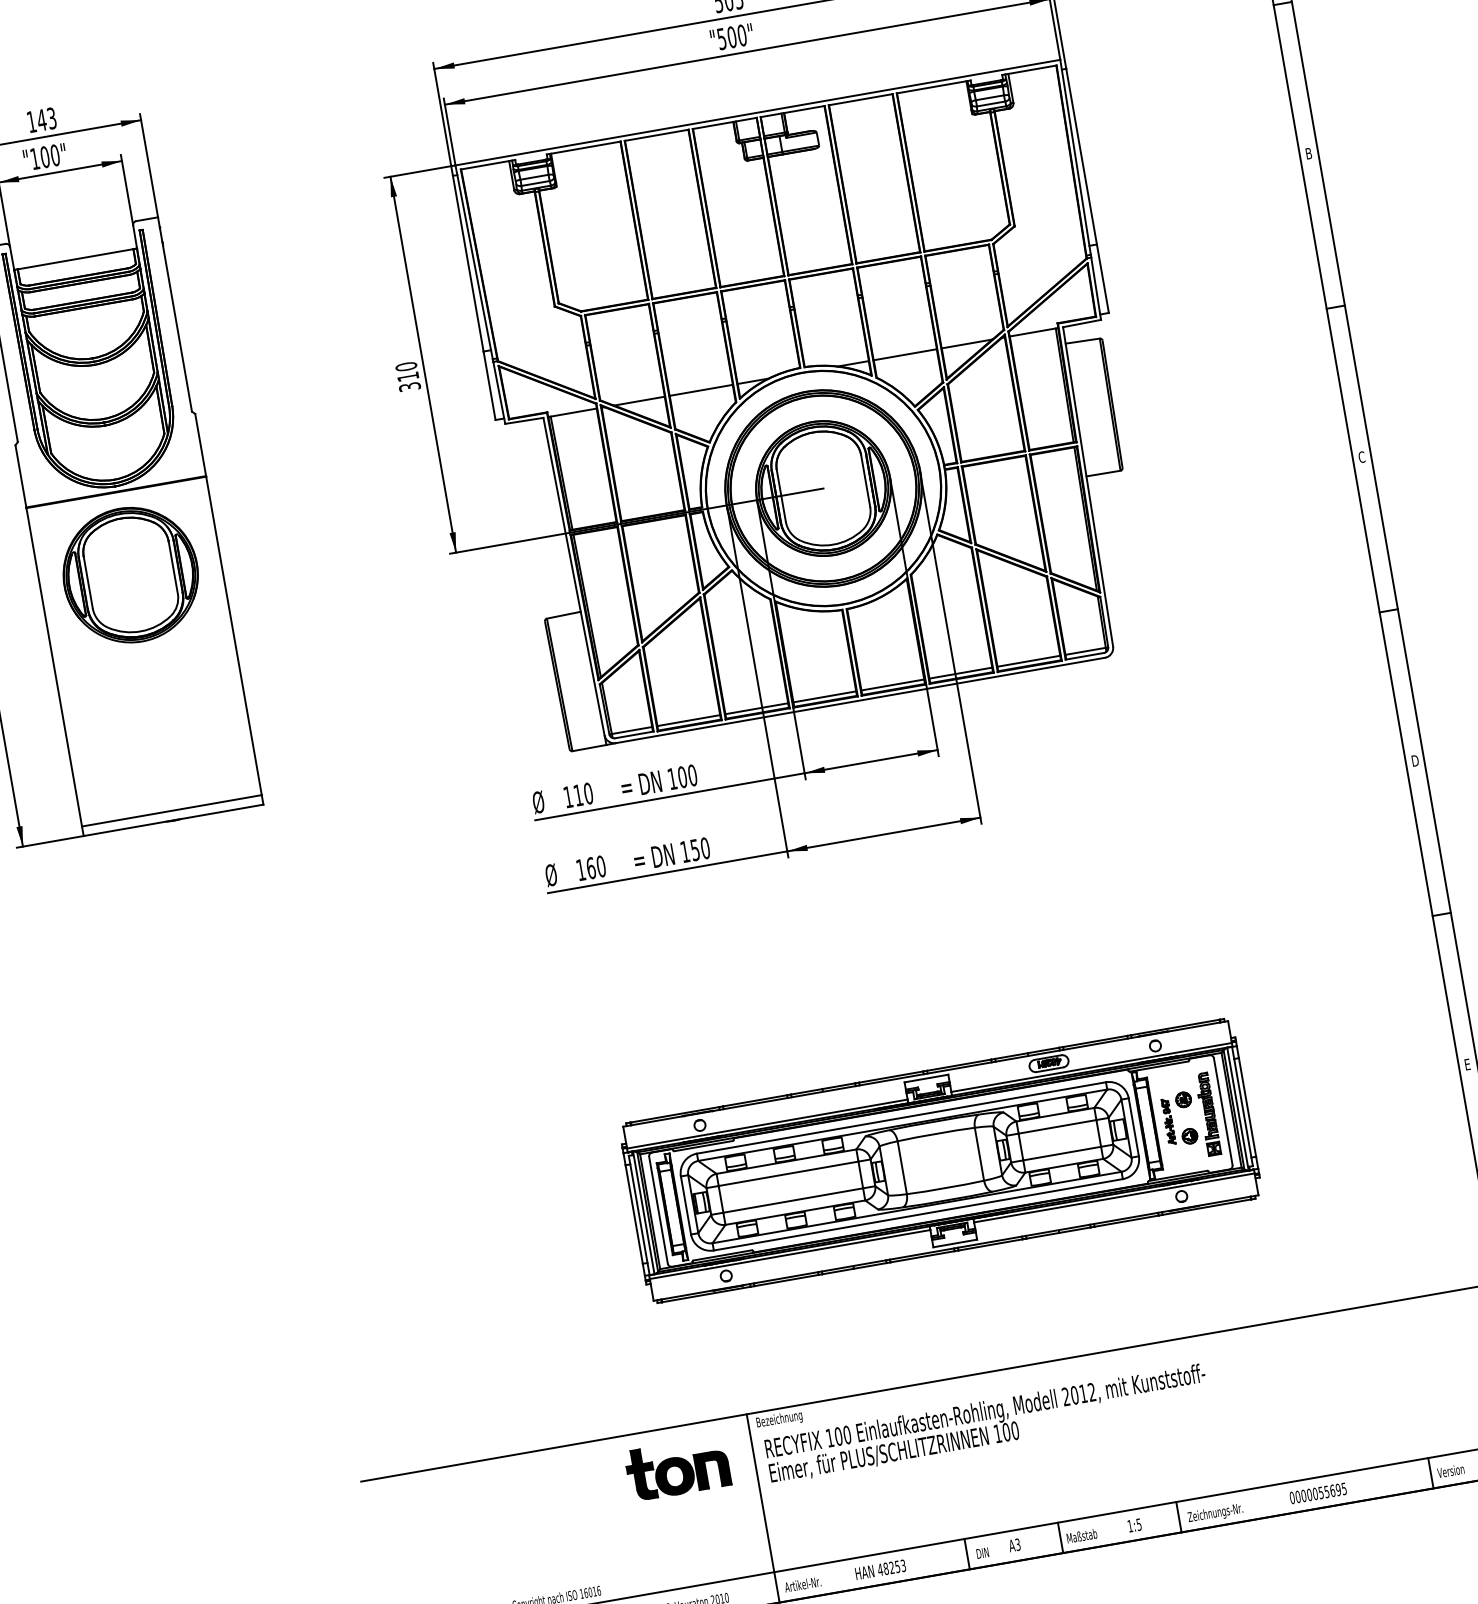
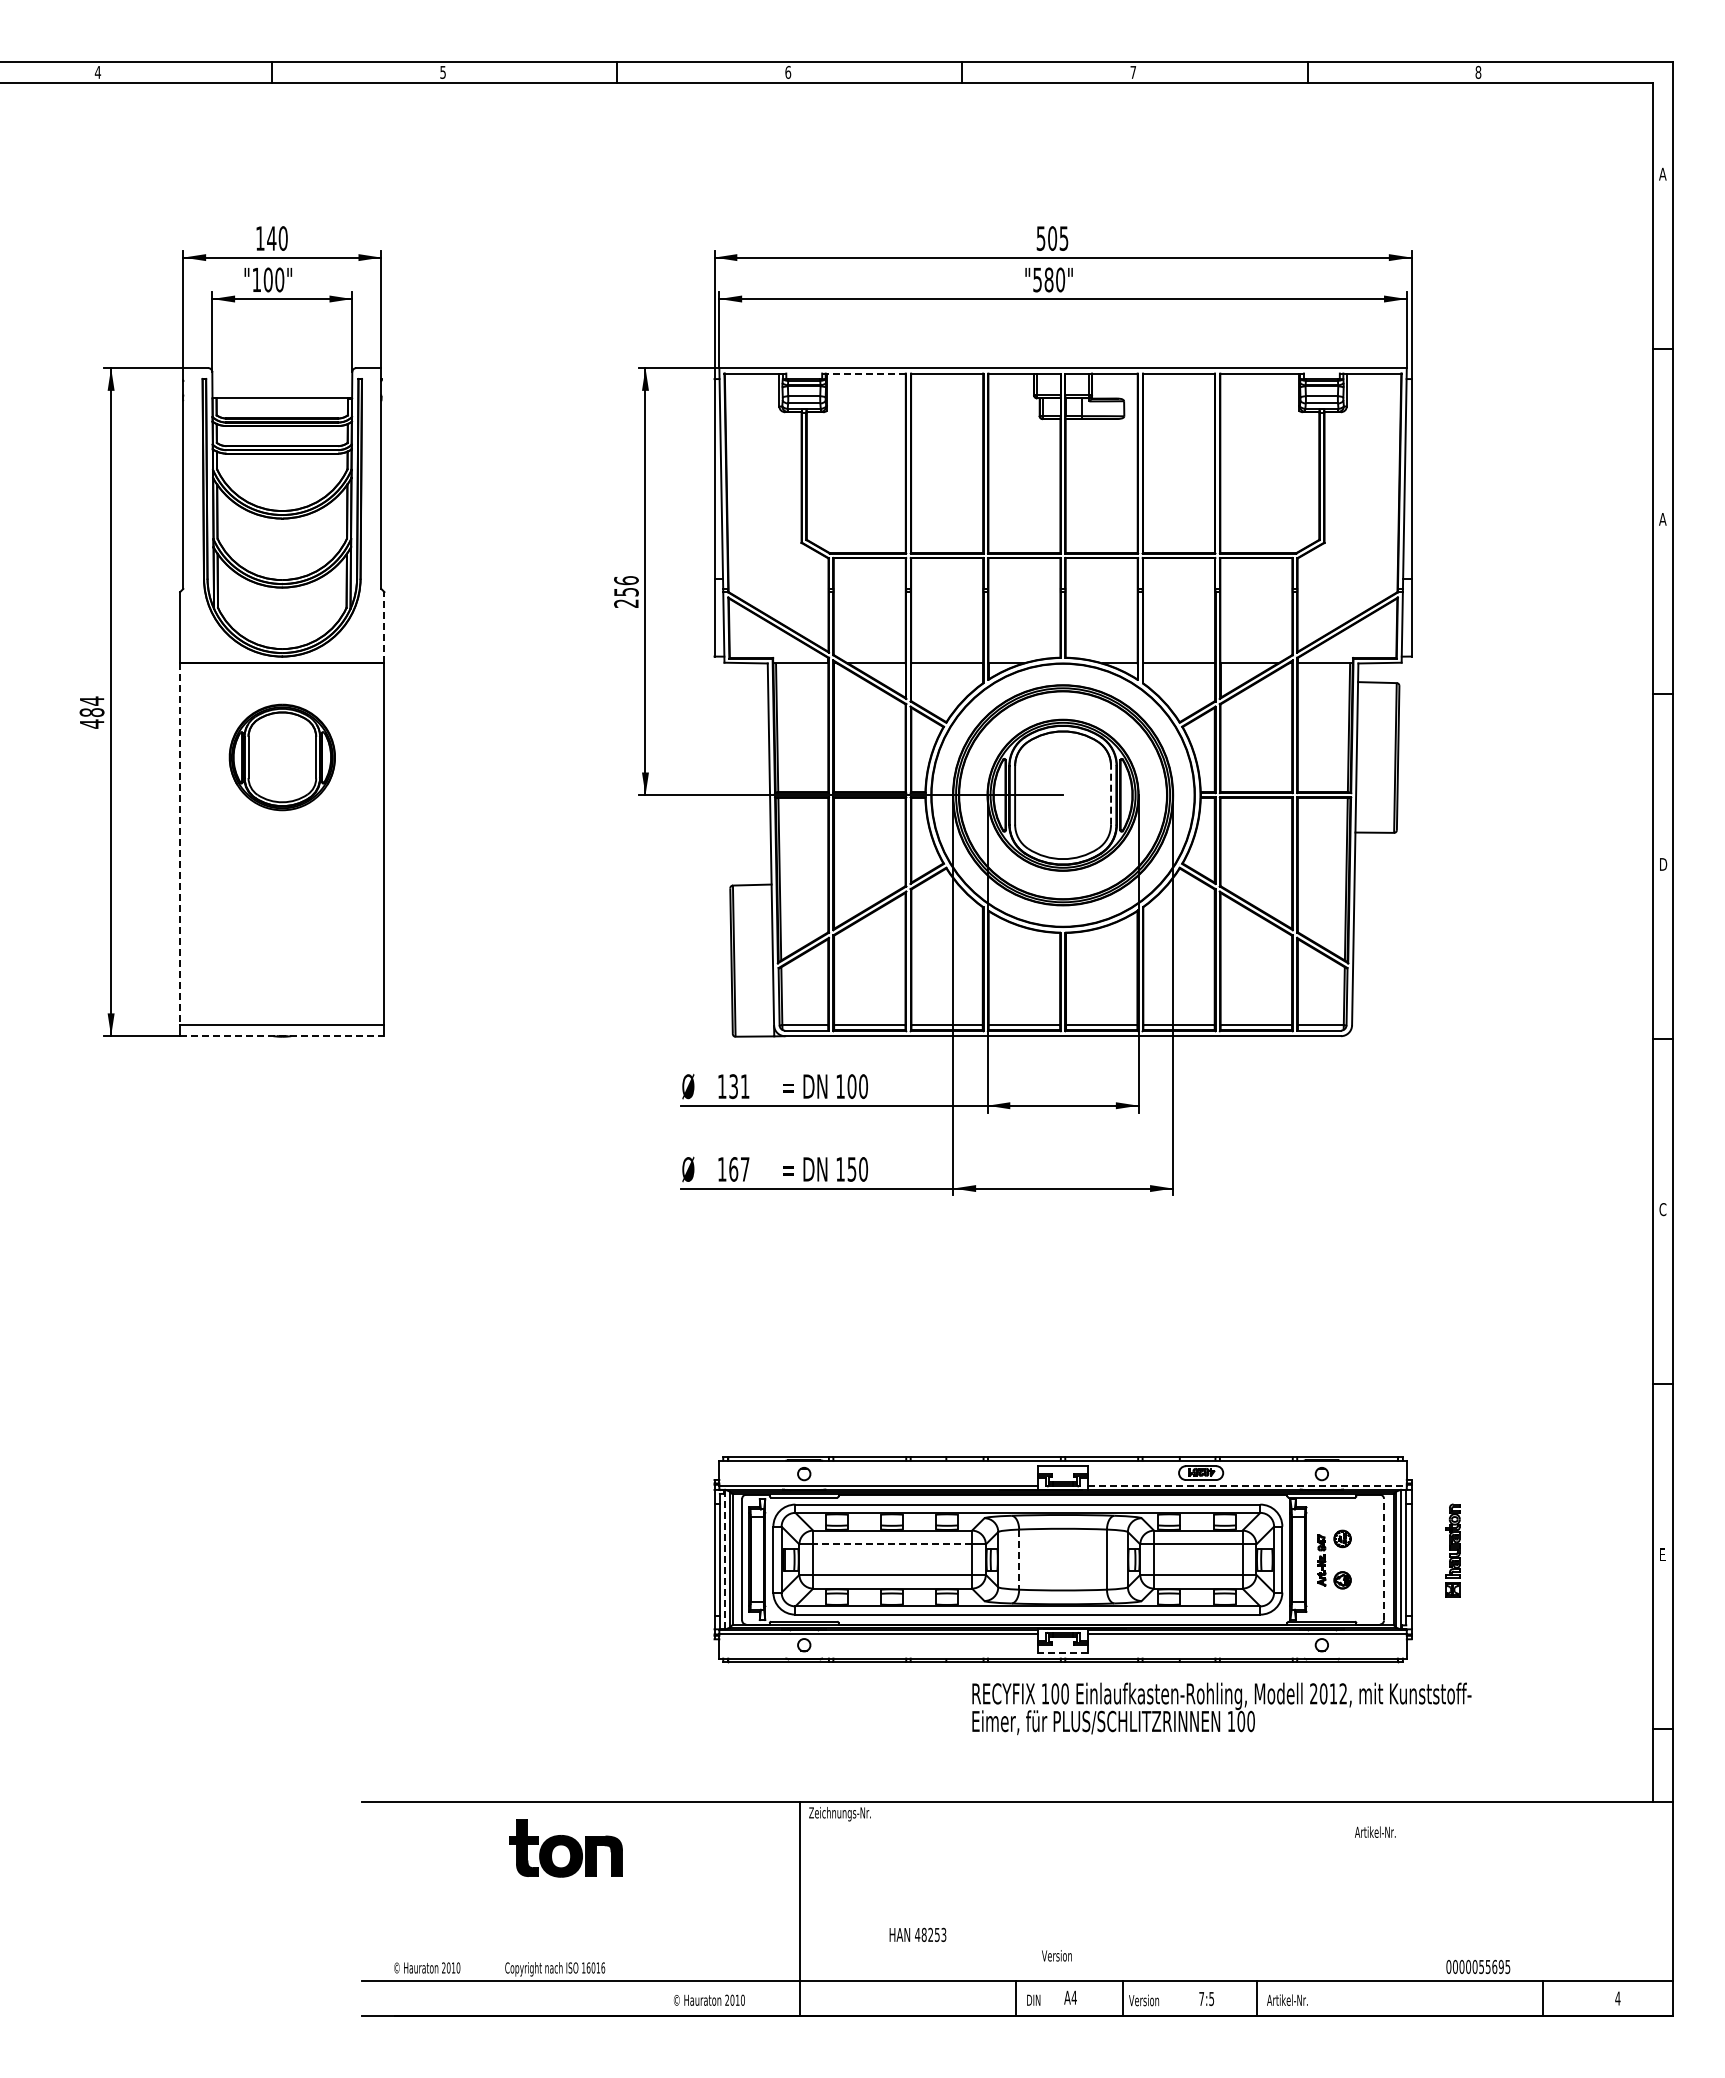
text: (731, 36) -> (1048, 279), "500" -> "580"
text: (51, 118) -> (282, 238), 143 -> 140
line: (584, 147) -> (864, 373), solid -> dashed
text: (1308, 153) -> (1662, 519), B -> A
text: (408, 376) -> (626, 591), 310 -> 256
line: (200, 444) -> (384, 626), solid -> dashed
text: (1362, 456) -> (1663, 863), C -> D
line: (865, 480) -> (1111, 794), solid -> dashed
part: (130, 575) -> (282, 757), size x0.7
line: (54, 667) -> (180, 844), solid -> dashed
text: (1415, 760) -> (1663, 1209), D -> C
text: (583, 794) -> (739, 1086), 110 -> 131
line: (173, 820) -> (282, 1036), solid -> dashed
text: (600, 866) -> (744, 1169), 160 -> 167
line: (1091, 1067) -> (1247, 1485), solid -> dashed
line: (1223, 1111) -> (1384, 1559), solid -> dashed
part: (1207, 1114) -> (1452, 1550), moved
line: (902, 1168) -> (1019, 1560), solid -> dashed
line: (788, 1173) -> (892, 1544), solid -> dashed
line: (643, 1212) -> (725, 1559), solid -> dashed
line: (955, 1243) -> (1063, 1653), solid -> dashed
text: (783, 1419) -> (839, 1814), Bezeichnung -> Zeichnungs-Nr.
text: (987, 1423) -> (1221, 1708), moved
part: (677, 1468) -> (565, 1848), moved
text: (1450, 1470) -> (1056, 1955), moved
text: (1318, 1492) -> (1478, 1966), moved
text: (1215, 1513) -> (1298, 2001), Zeichnungs-Nr. -> Artikel-Nr.
text: (1130, 1525) -> (1201, 1998), 1:5 -> 7:5
text: (1081, 1536) -> (1146, 2000), Maßstab -> Version
text: (1017, 1544) -> (1073, 1997), A3 -> A4
text: (880, 1569) -> (917, 1934), moved
text: (802, 1583) -> (1375, 1831), moved

